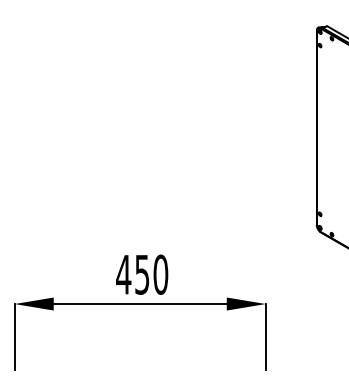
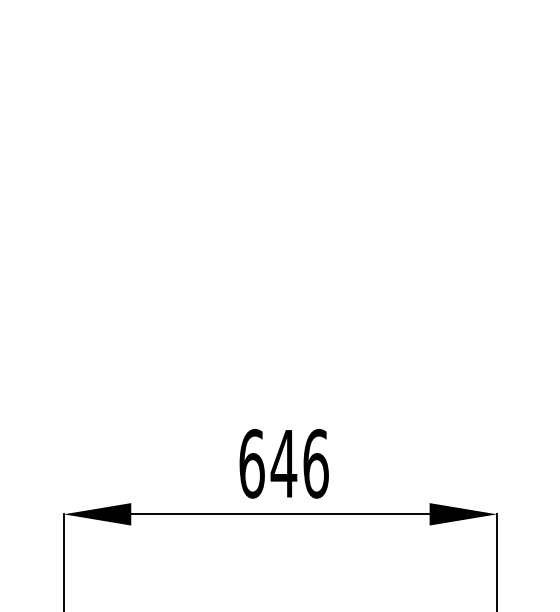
text: (142, 274) -> (284, 463), 450 -> 646

